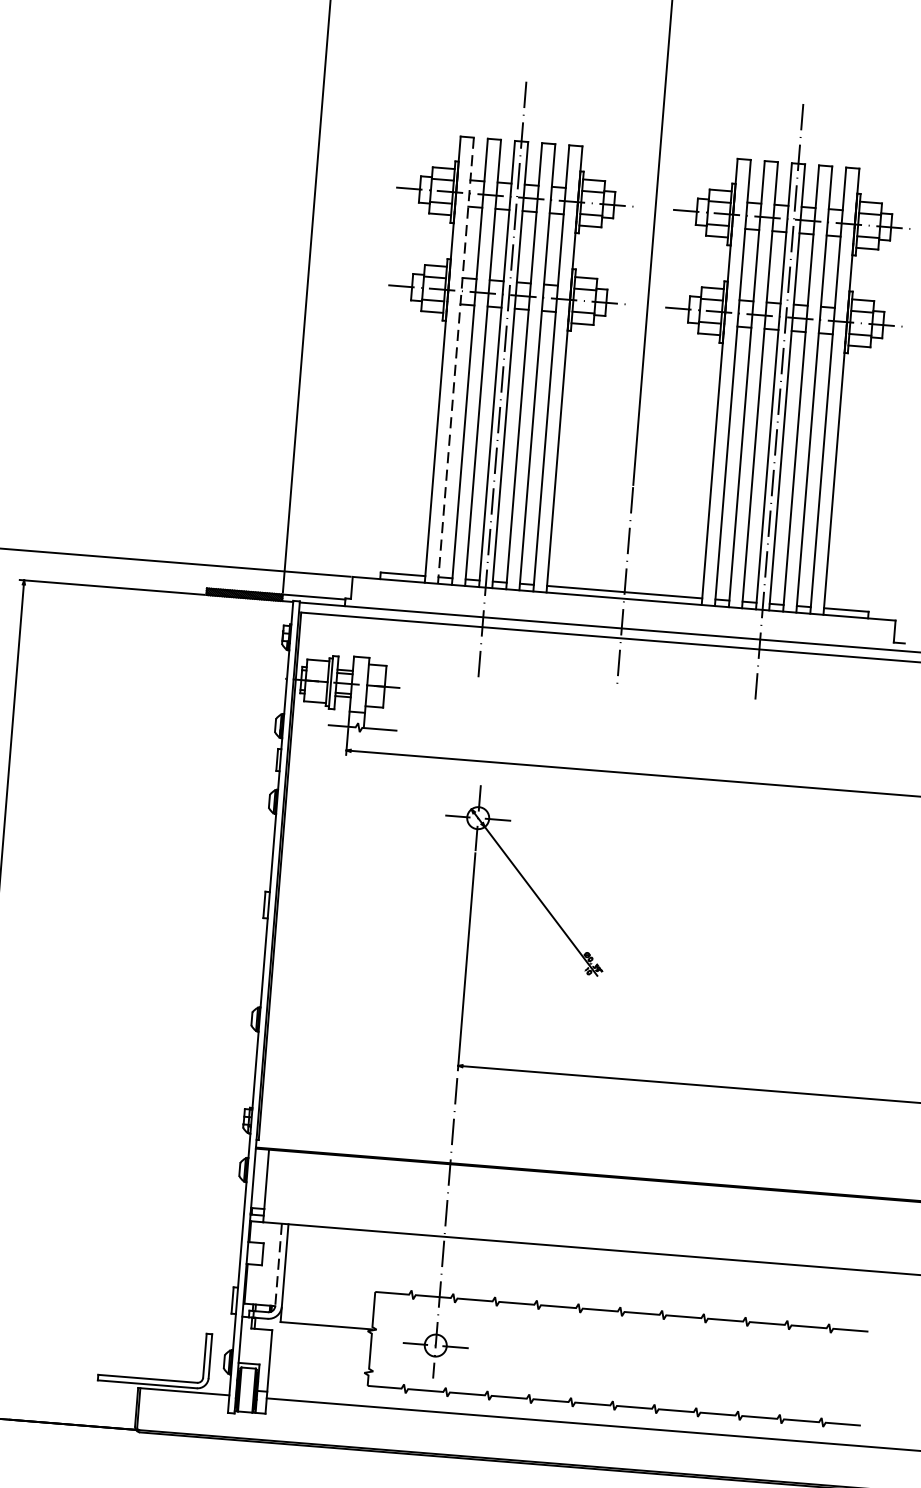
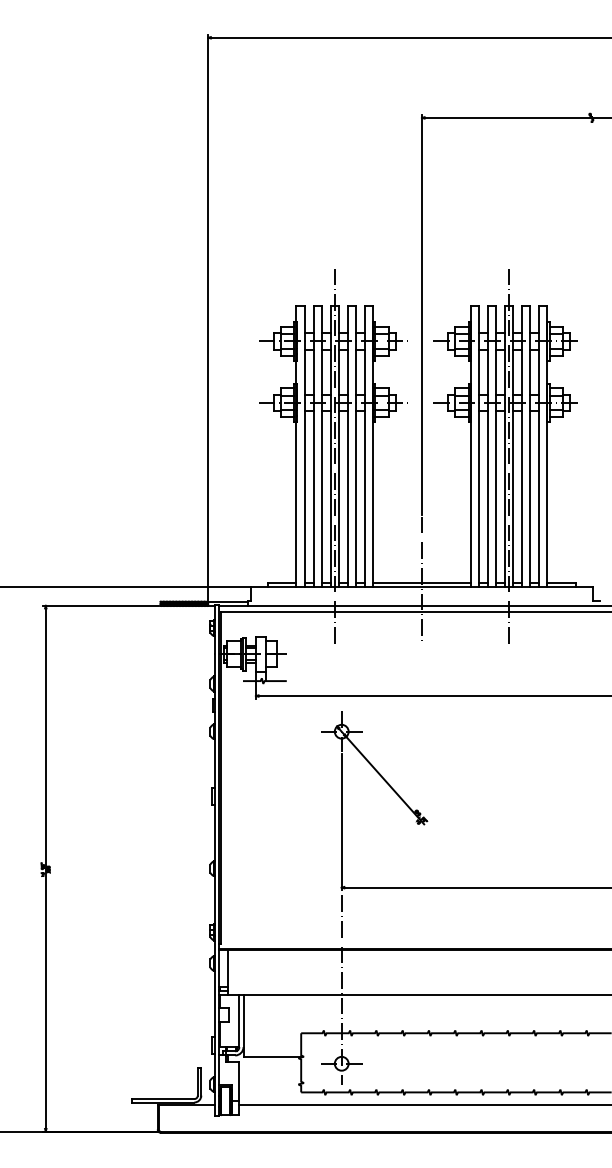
line: (455, 361) -> (304, 447), dashed -> solid
line: (278, 1265) -> (239, 1021), dashed -> solid

